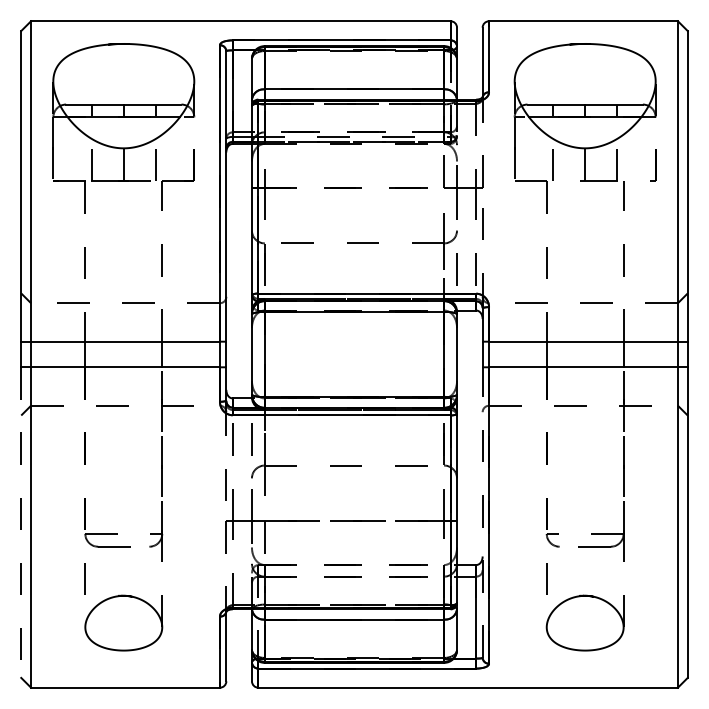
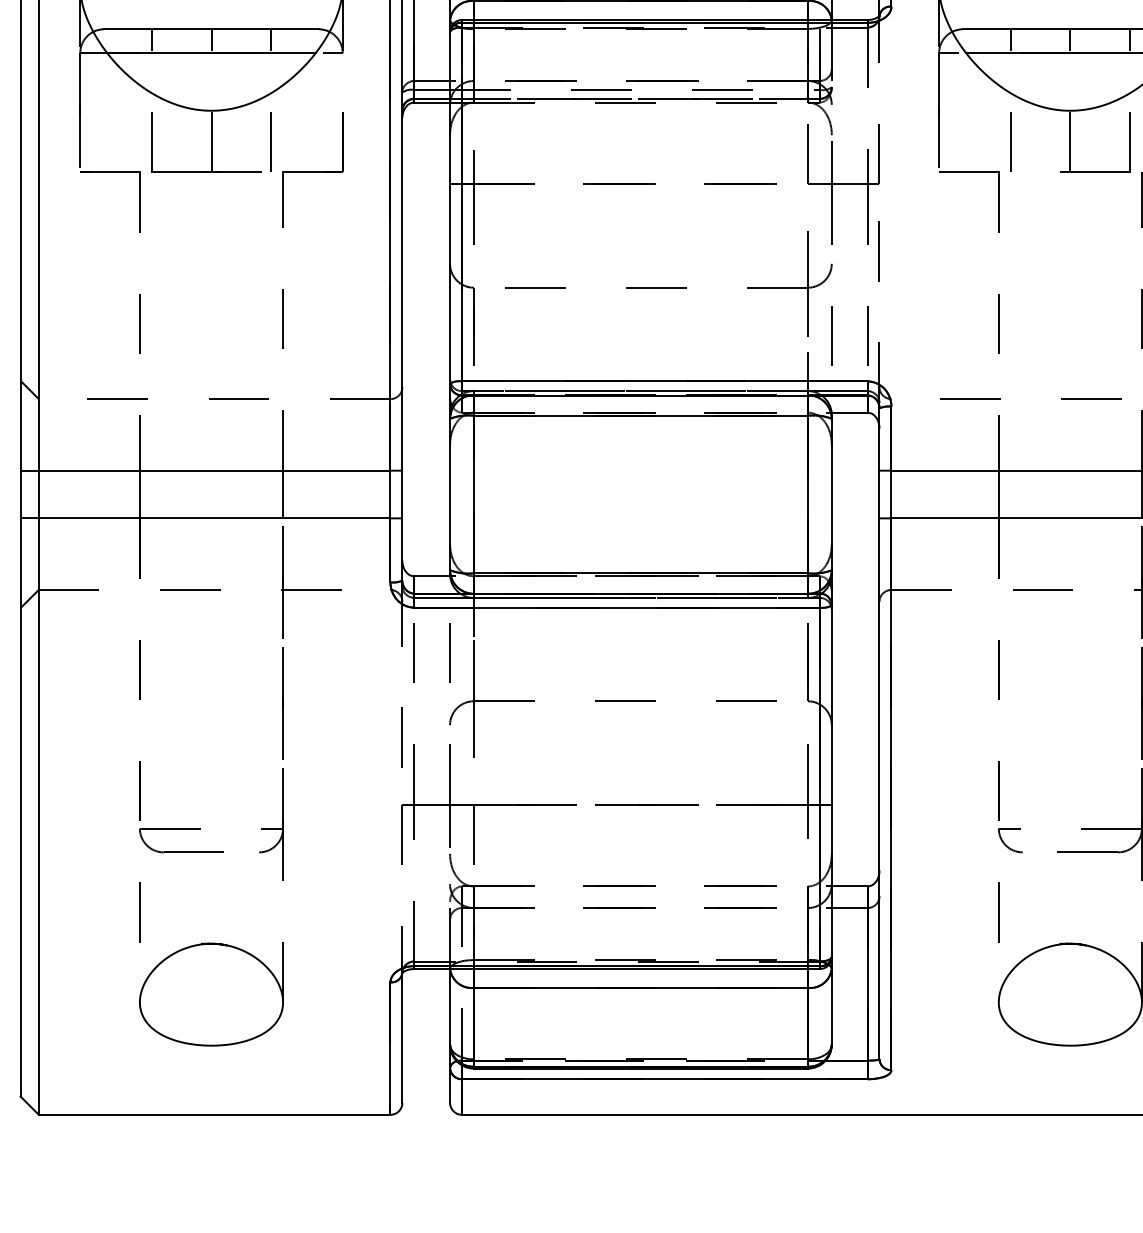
line: (482, 512) -> (879, 788), dashed -> solid
line: (21, 523) -> (21, 809), dashed -> solid

